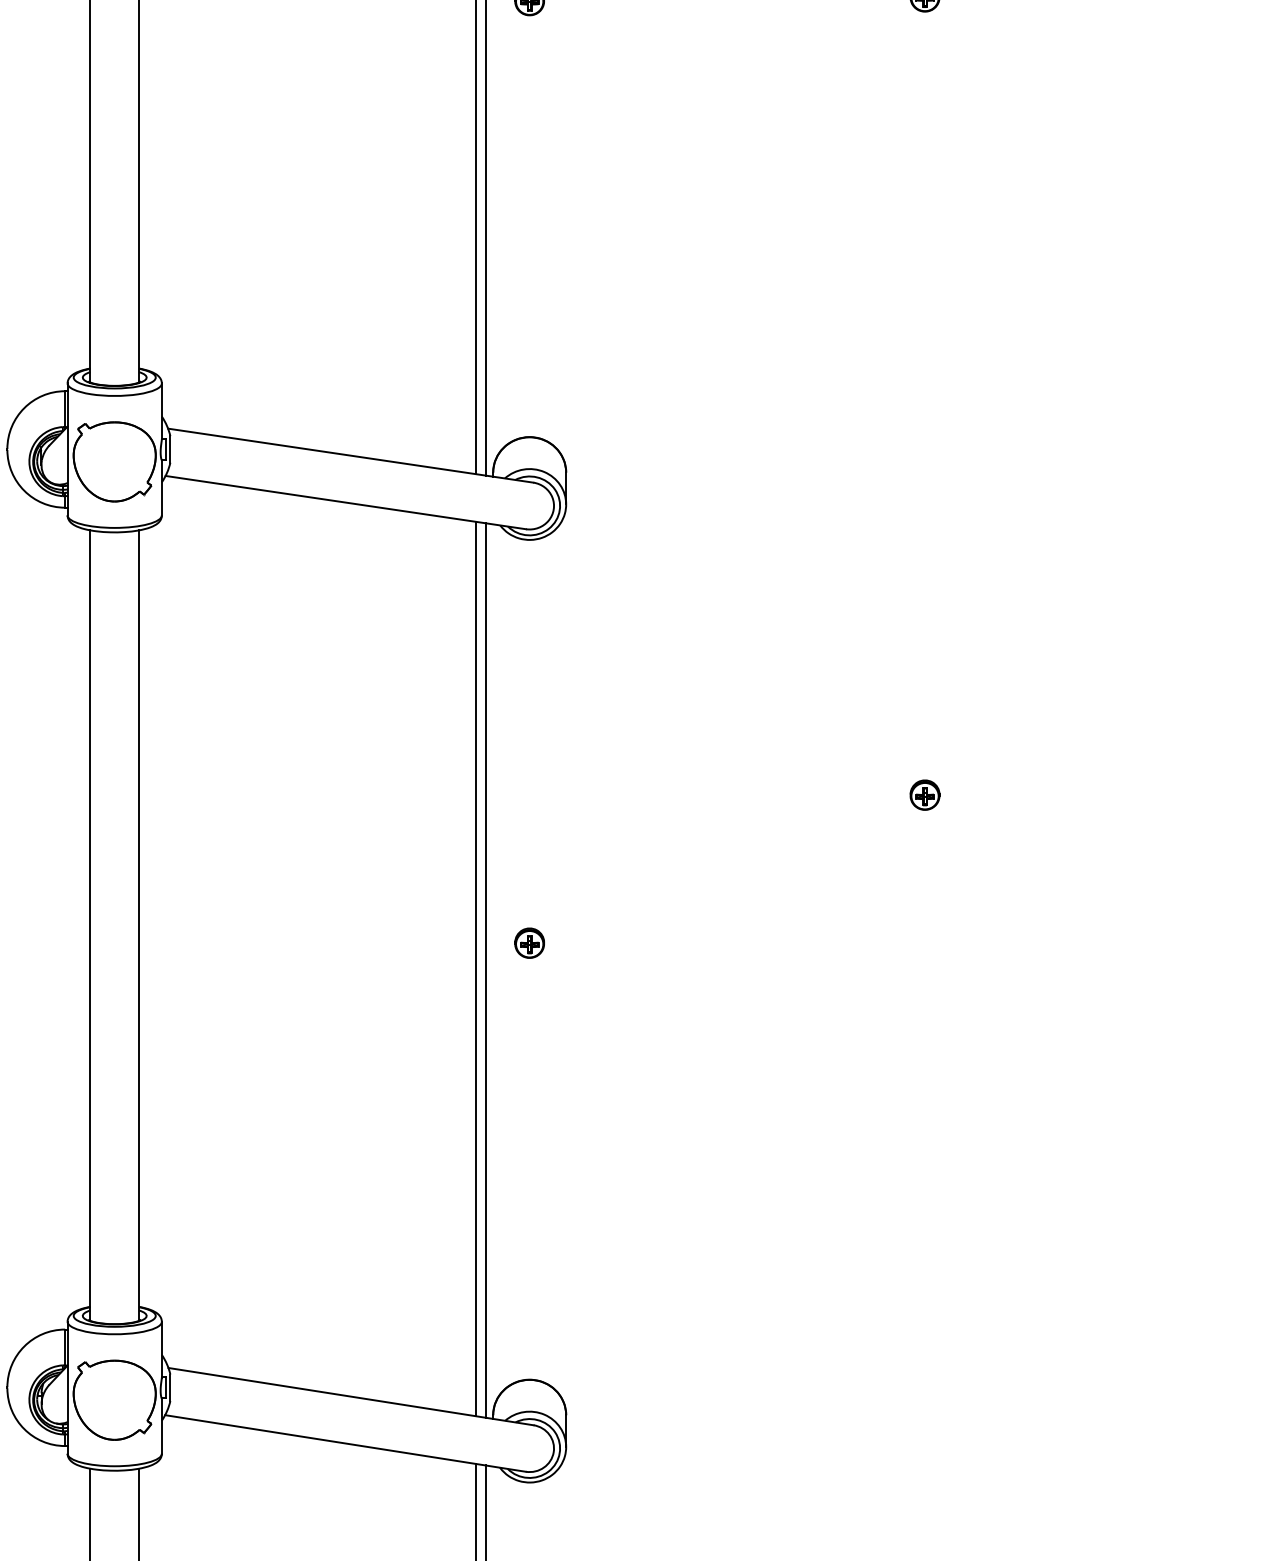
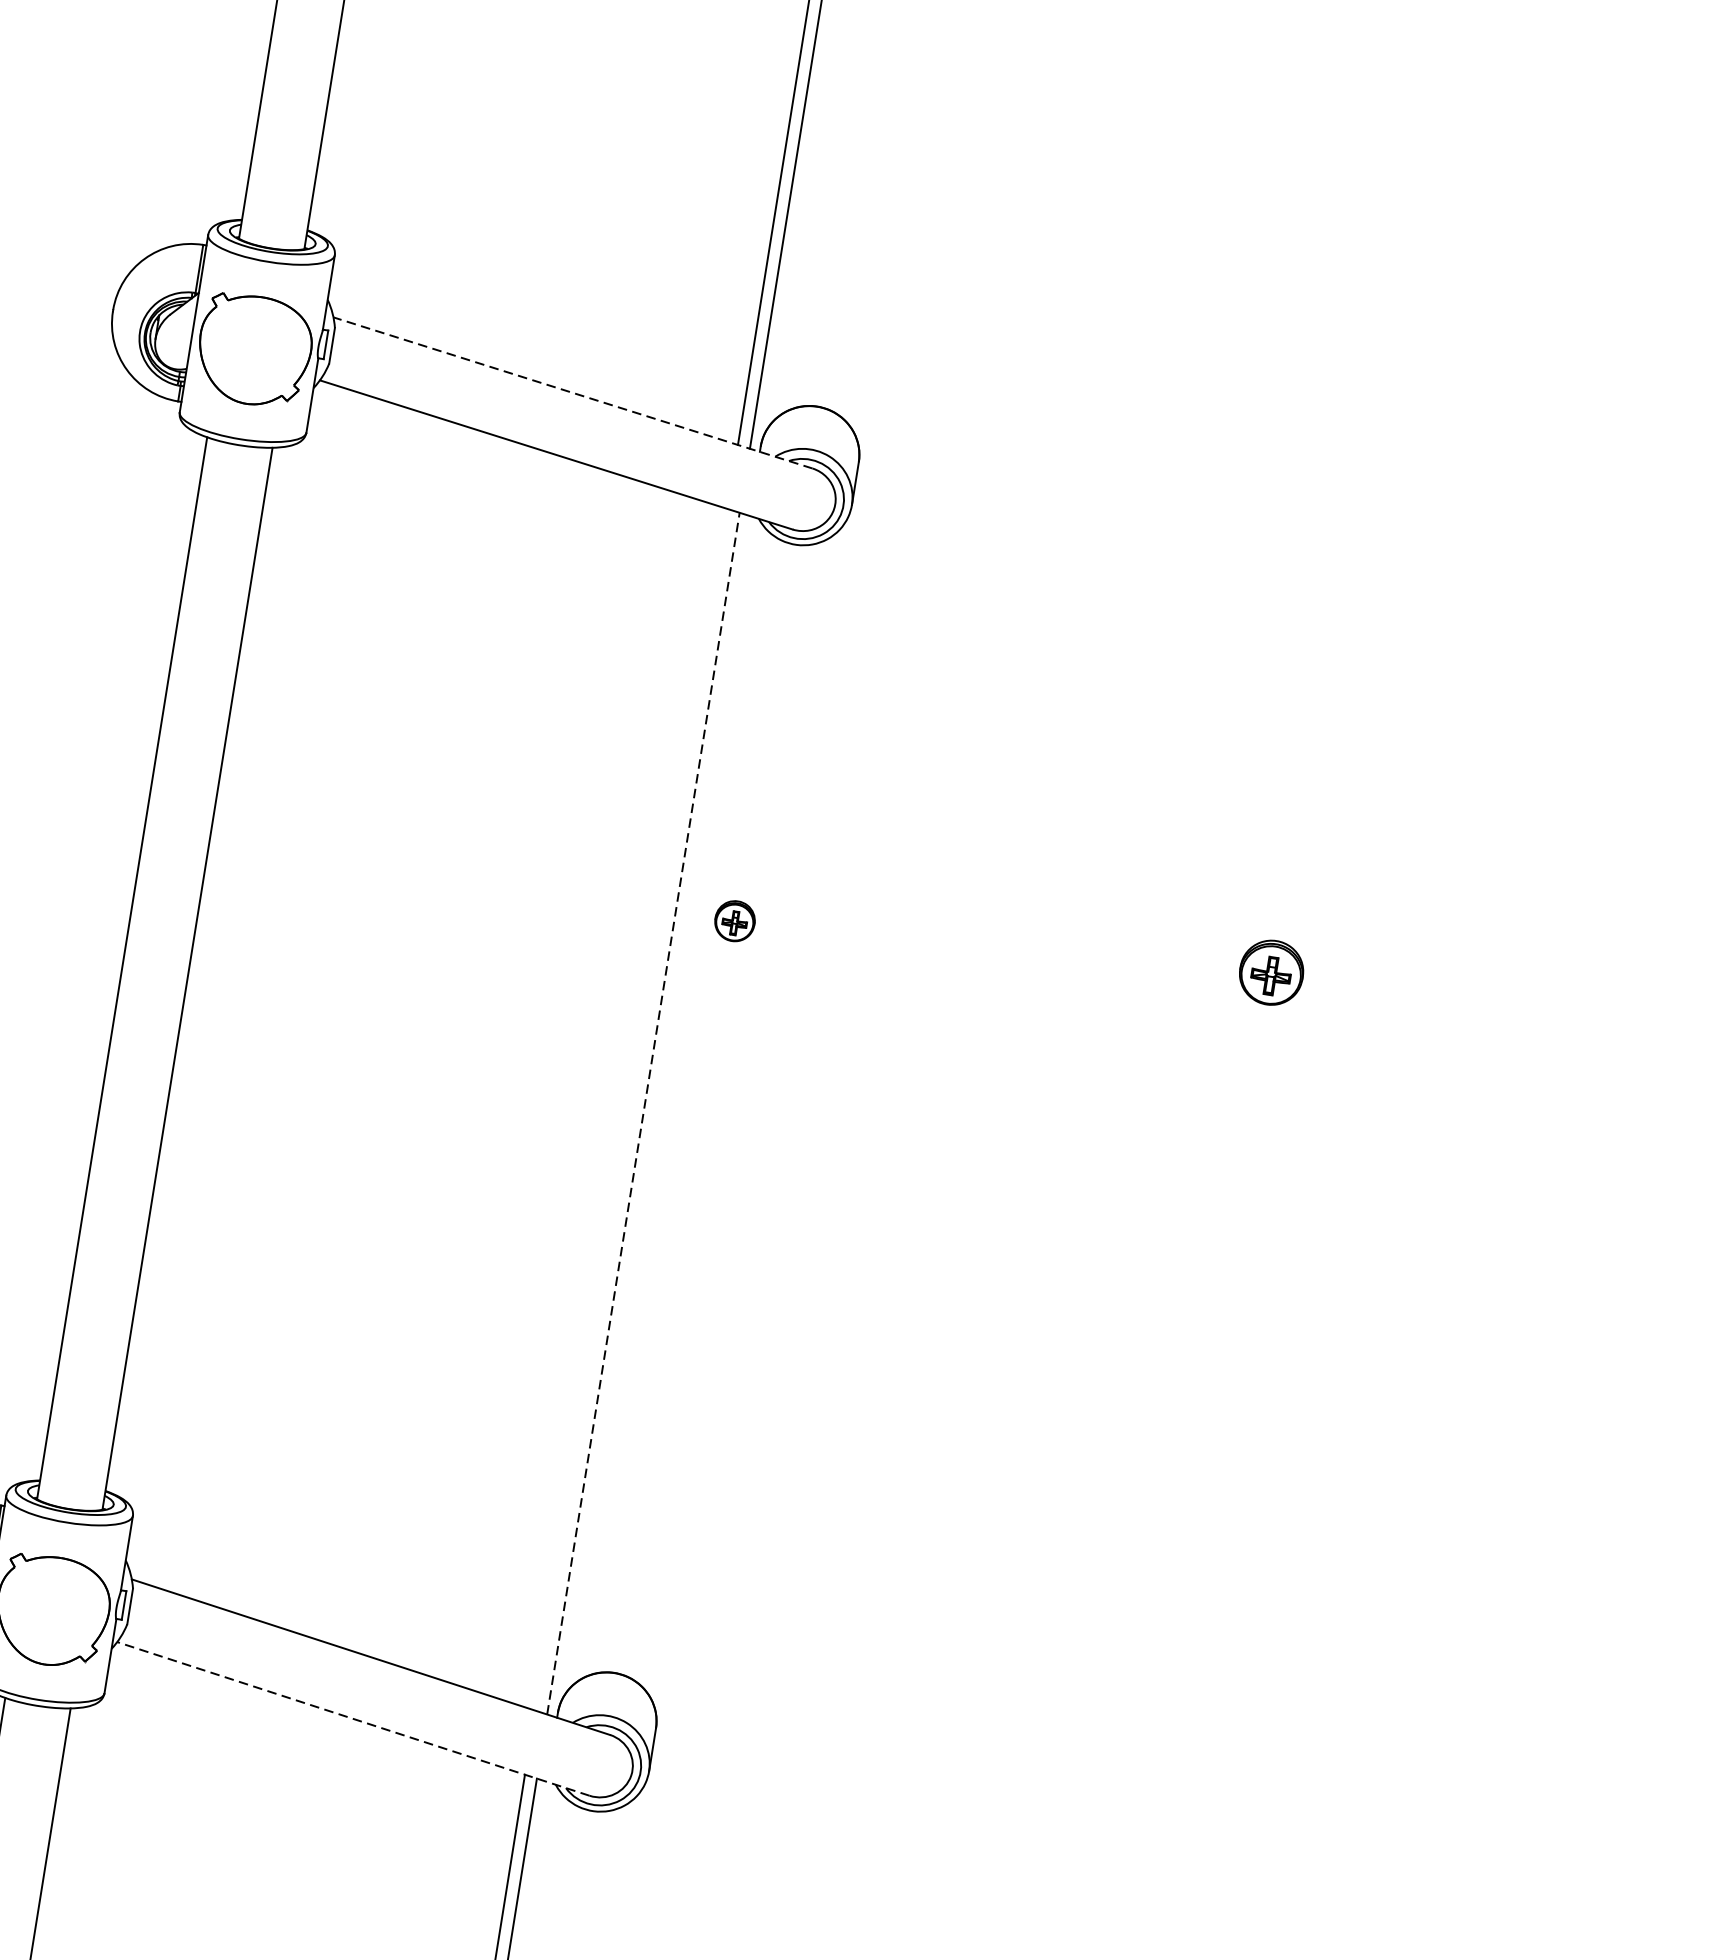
line: (350, 455) -> (572, 392), solid -> dashed
part: (924, 794) -> (1270, 971), size x1.6
part: (529, 942) -> (734, 920), moved
line: (476, 968) -> (631, 1109), removed
line: (485, 969) -> (643, 1112), solid -> dashed
line: (345, 1443) -> (353, 1718), solid -> dashed

